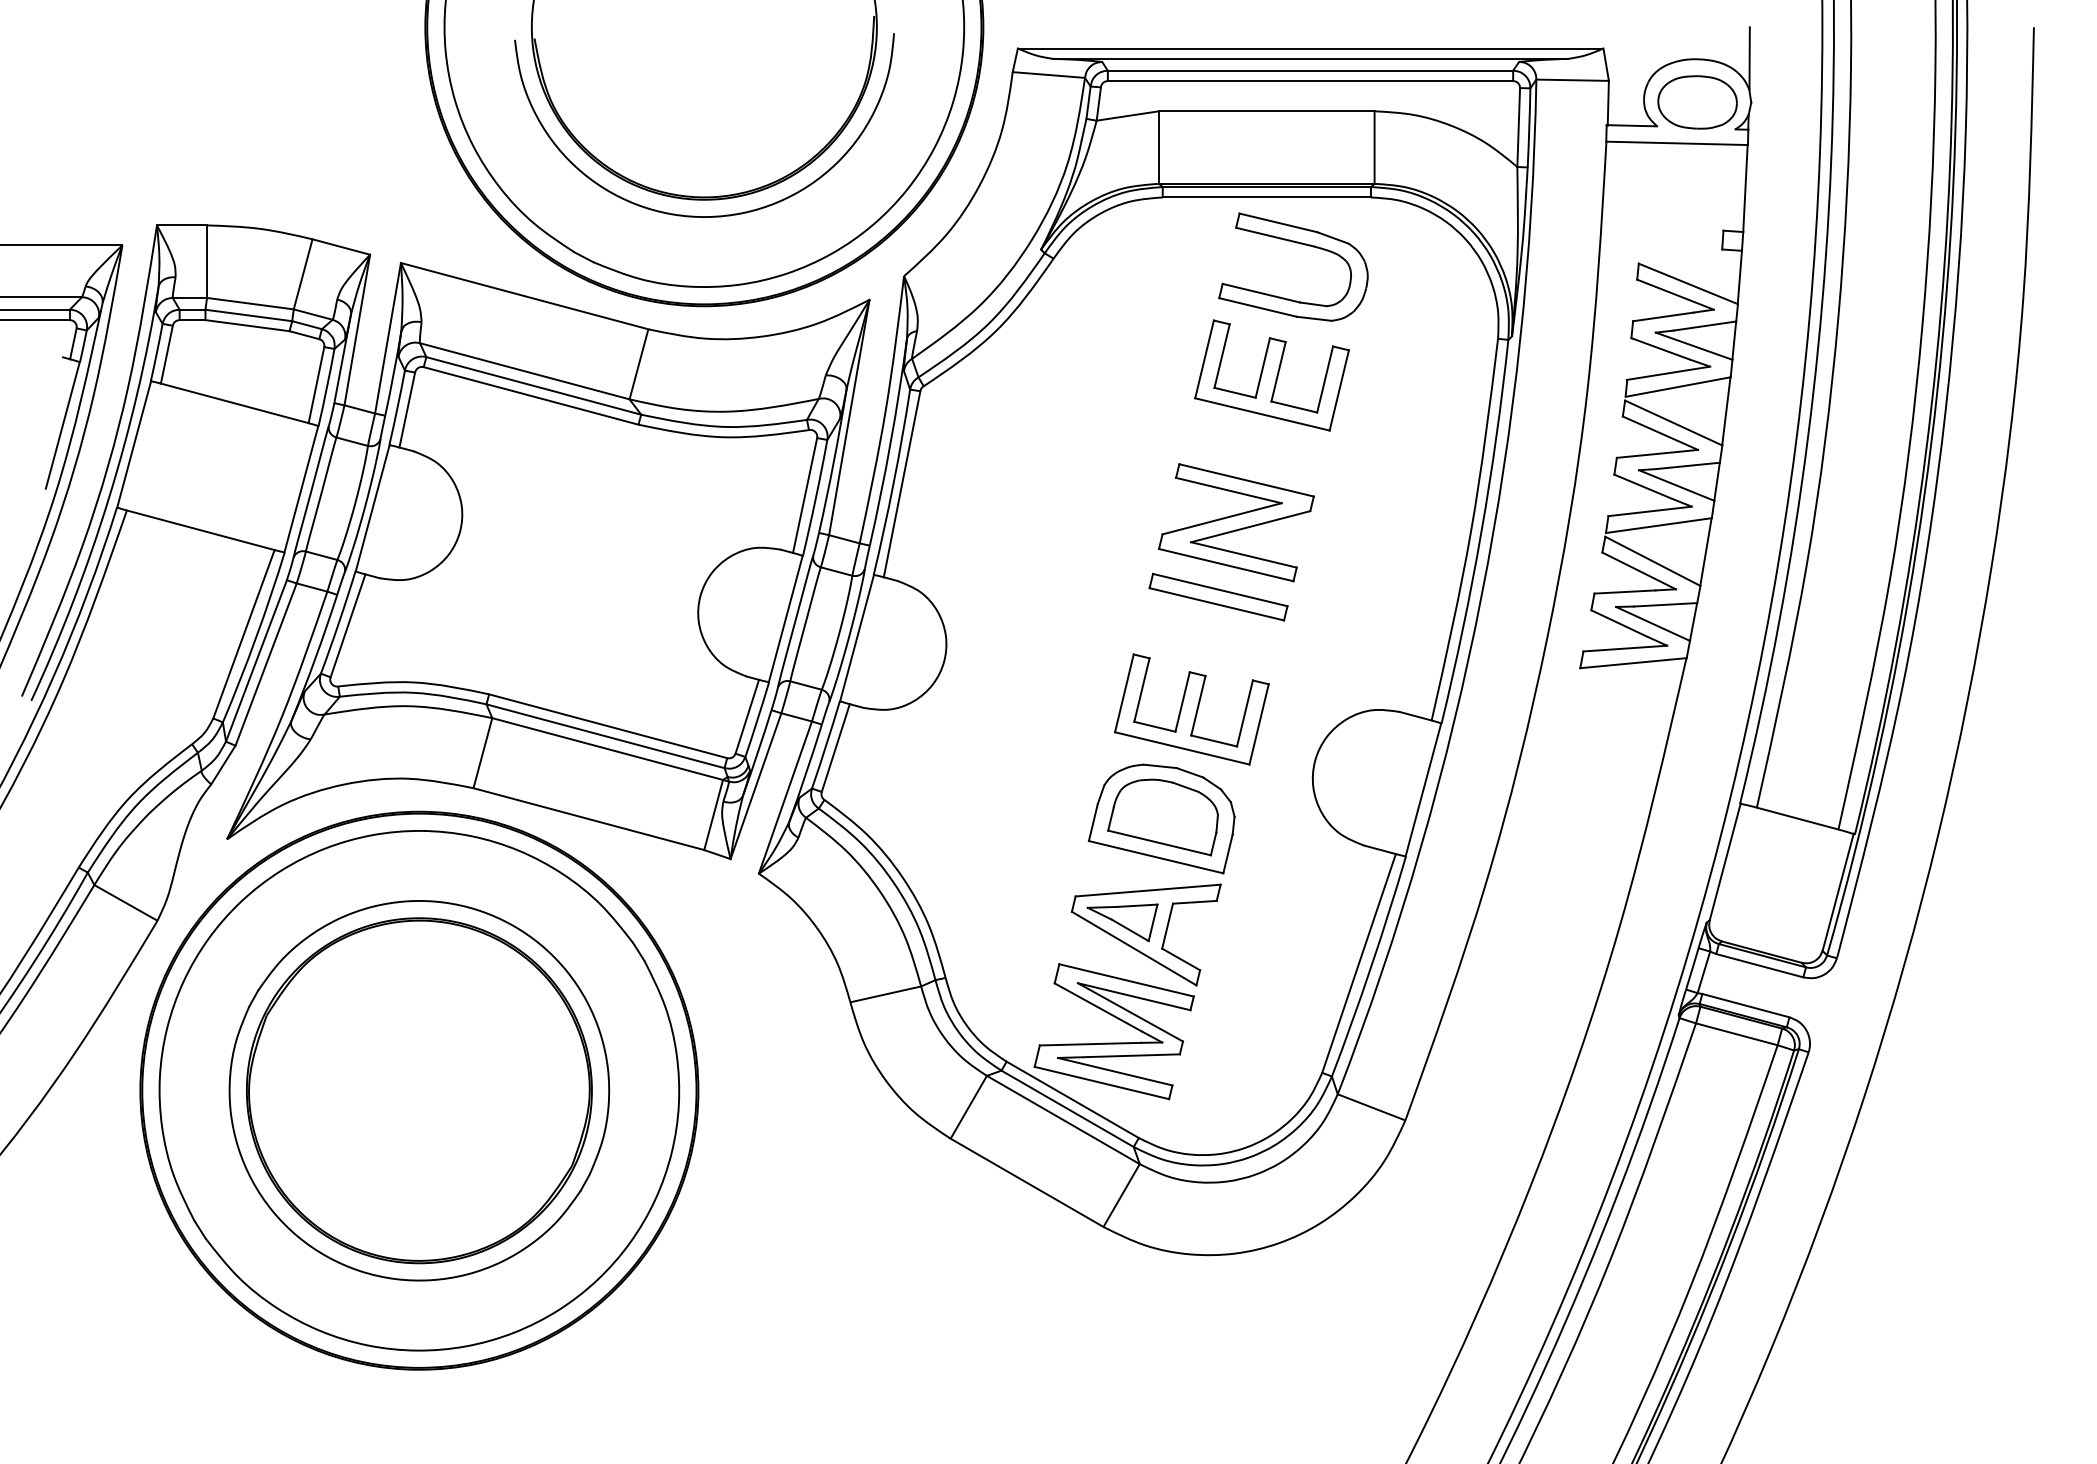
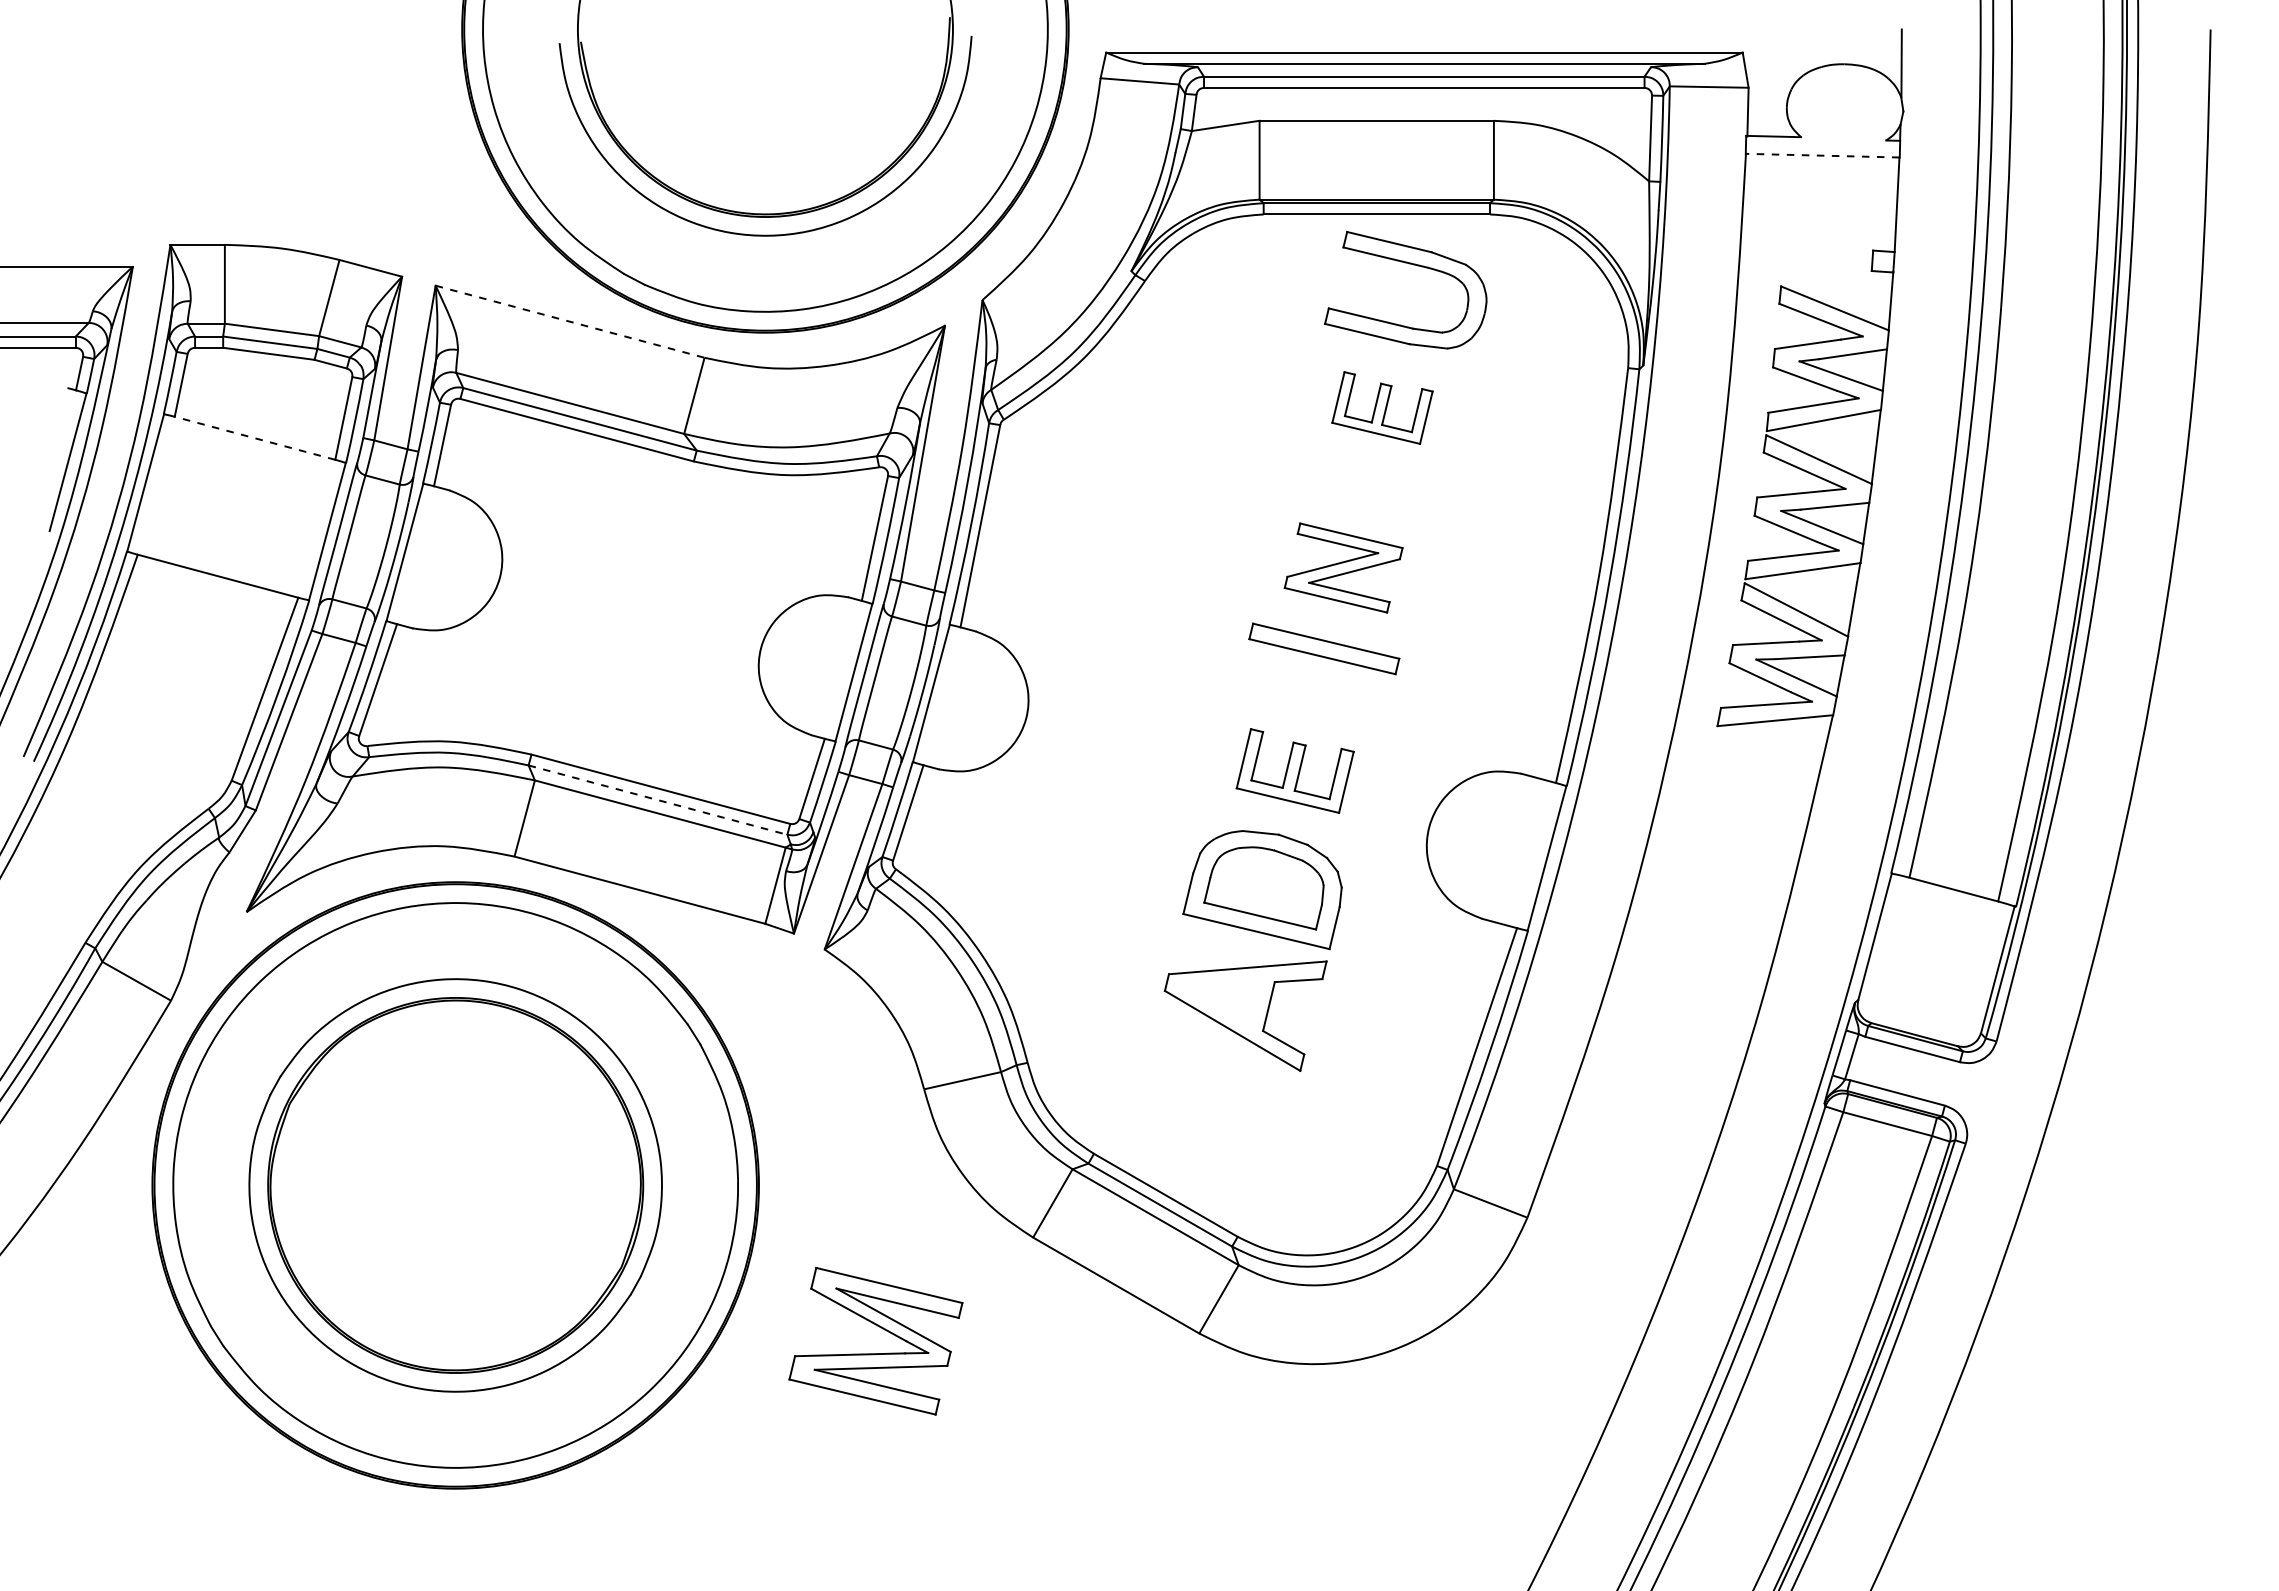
part: (1697, 101) -> (1844, 110), removed
line: (1676, 143) -> (1822, 155), solid -> dashed
line: (525, 295) -> (570, 321), solid -> dashed
part: (1272, 375) -> (1382, 407), size x0.6
line: (234, 403) -> (254, 438), solid -> dashed
part: (1236, 522) -> (1343, 567), size x0.7
part: (1191, 709) -> (1294, 770), size x0.7
line: (605, 736) -> (658, 800), solid -> dashed
part: (1122, 922) -> (1219, 1002), removed
part: (1113, 1042) -> (875, 1353), moved

